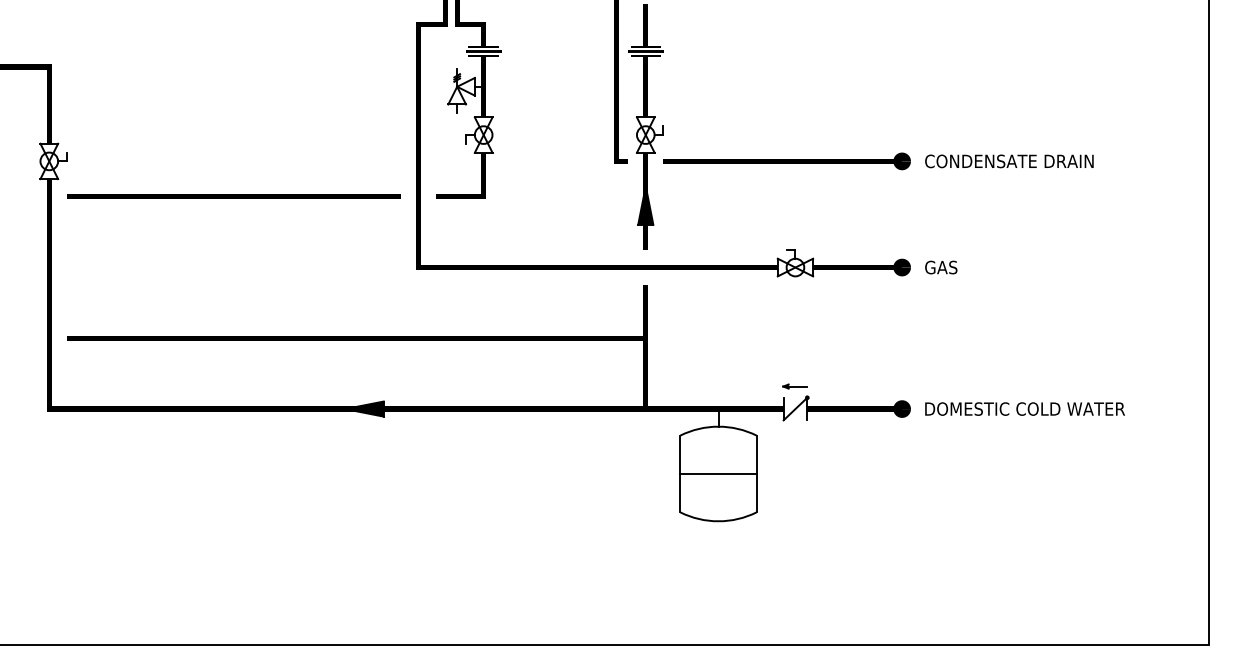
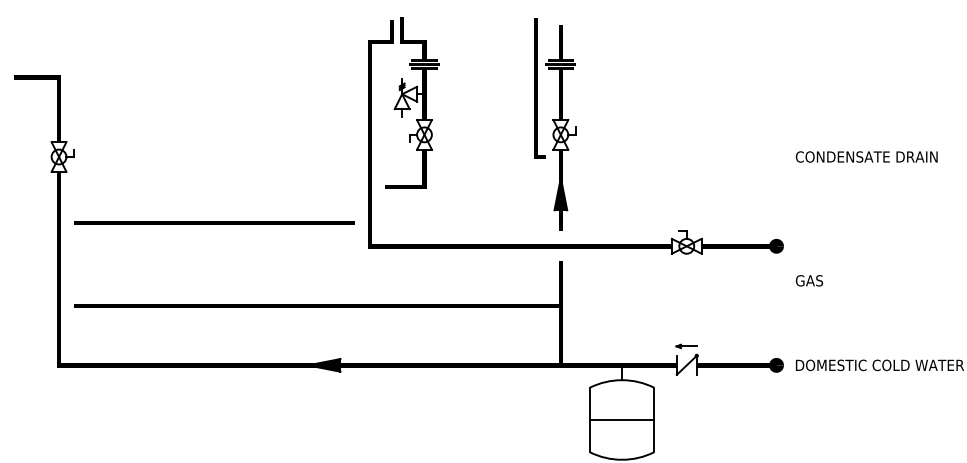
part: (786, 161) -> (679, 157), removed
line: (233, 196) -> (214, 222), moved
text: (941, 267) -> (809, 280), moved

